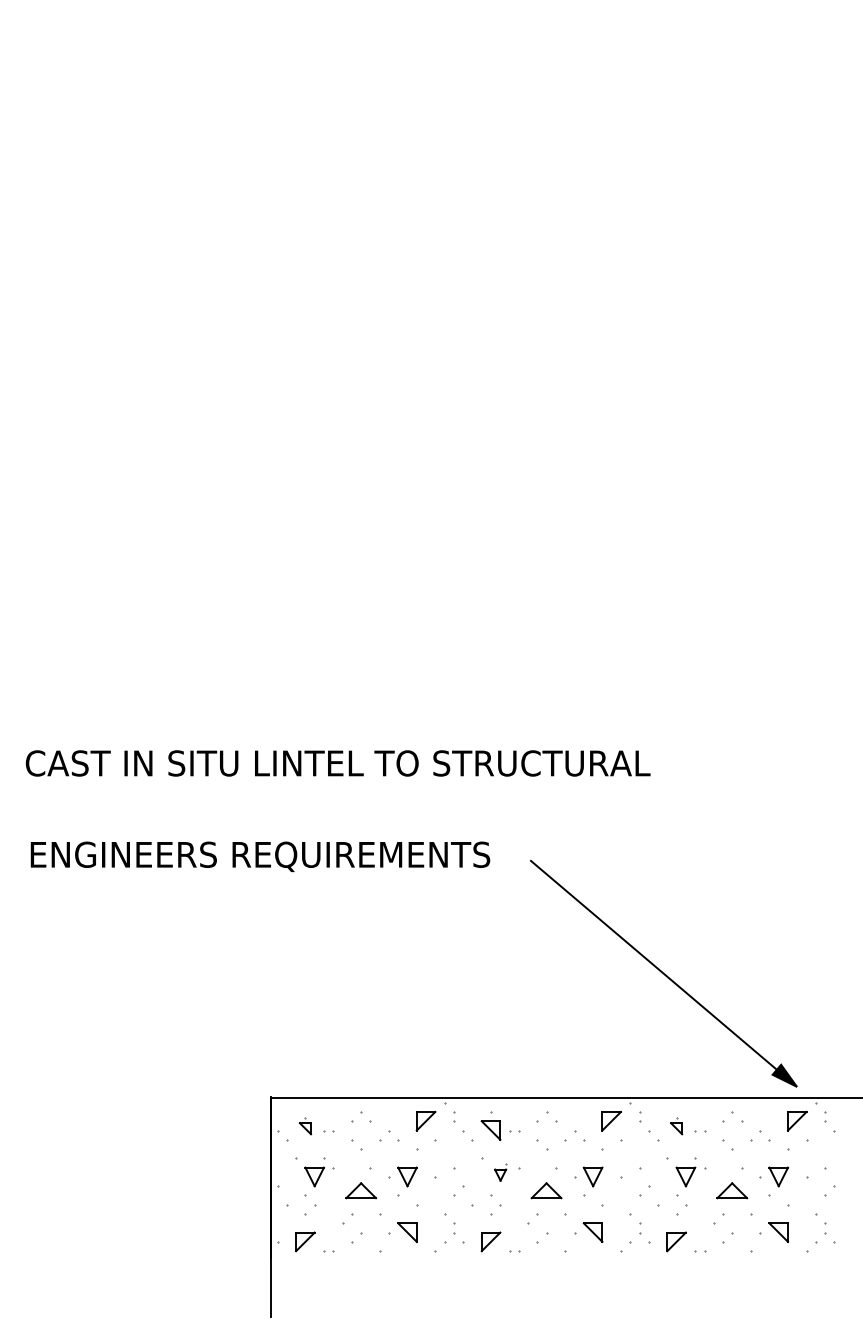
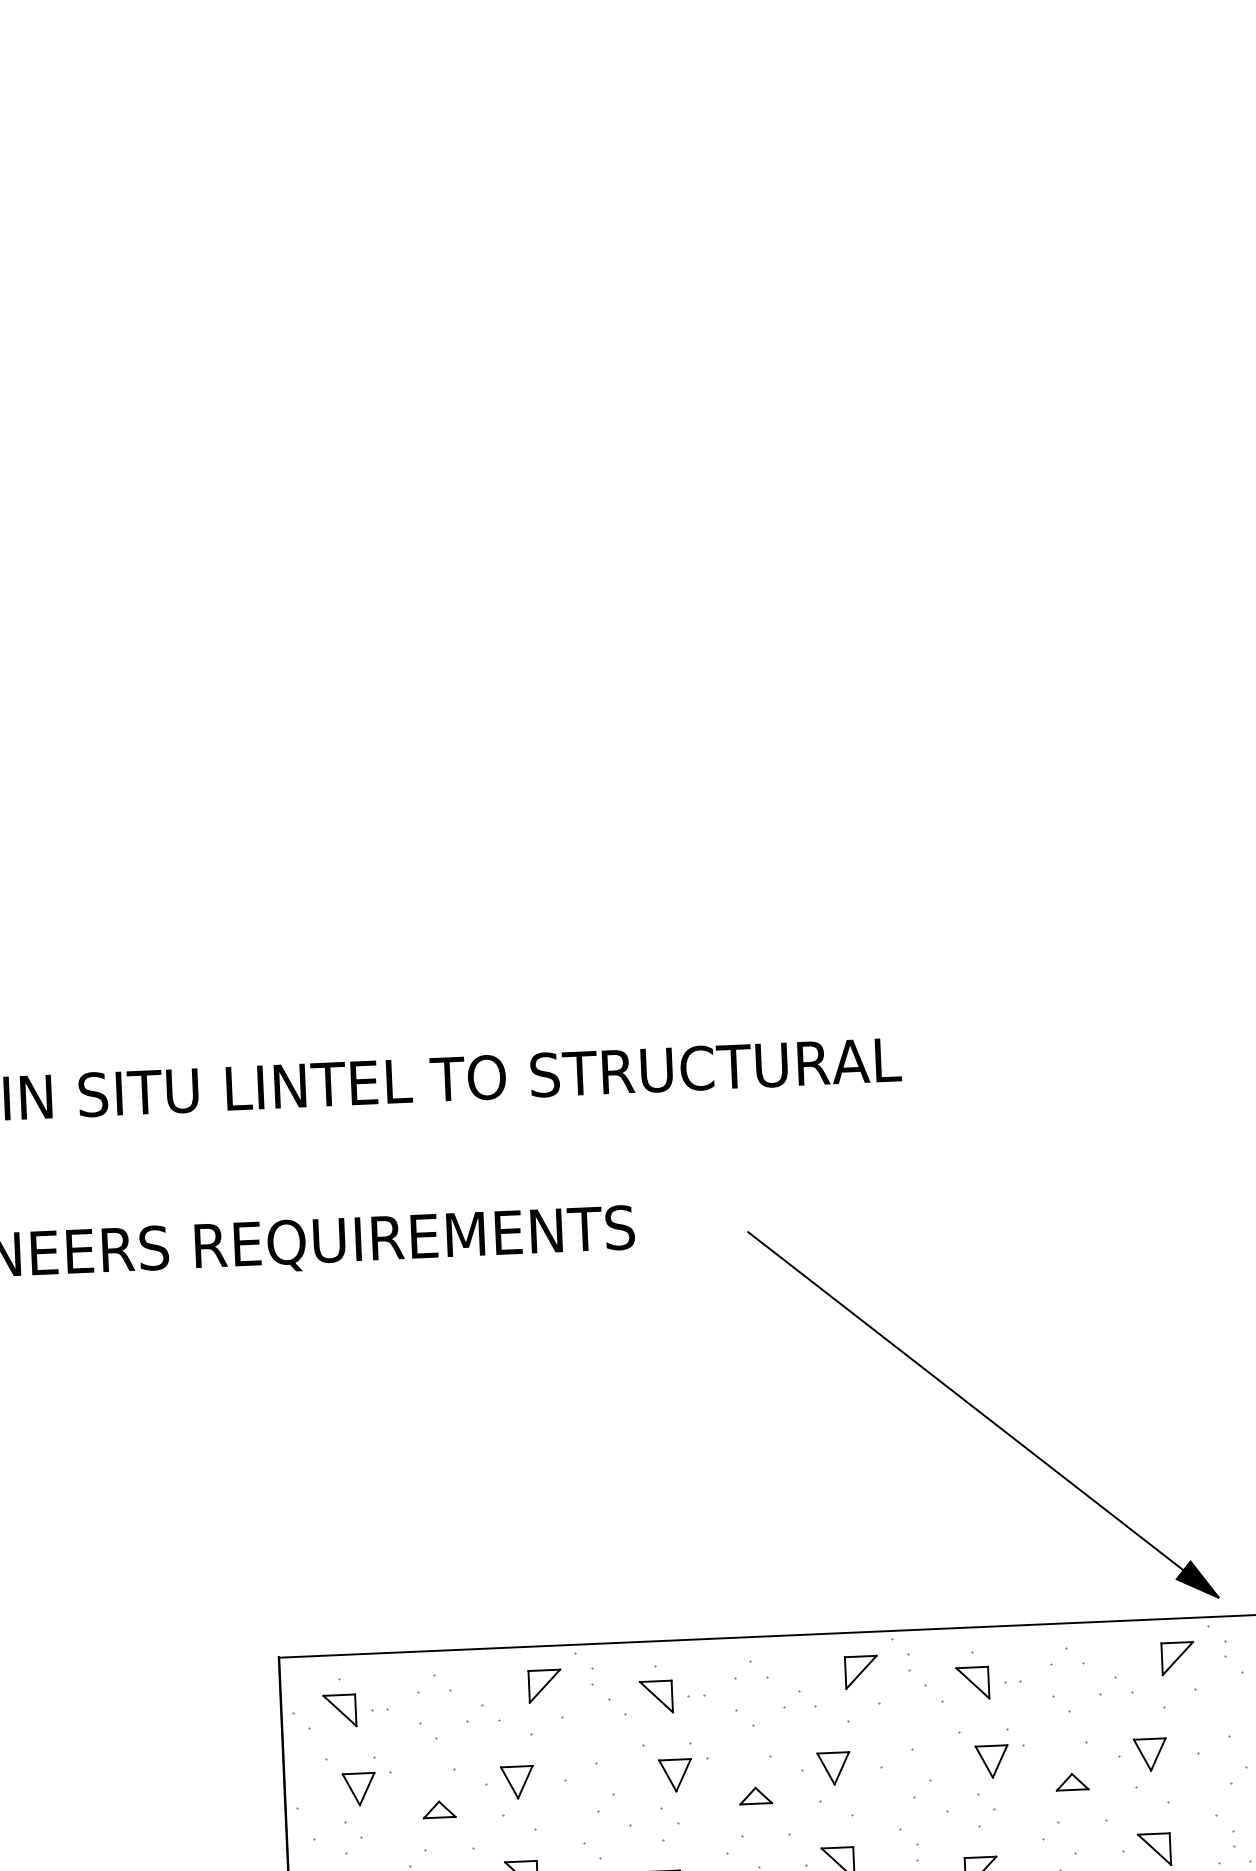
part: (663, 973) -> (983, 1414), moved
part: (305, 1125) -> (339, 1702), size x1.67
part: (676, 1125) -> (972, 1674), size x1.67
part: (500, 1172) -> (675, 1768), size x1.67
part: (360, 1190) -> (438, 1809), size x0.62
part: (546, 1190) -> (755, 1795), size x0.62
part: (732, 1190) -> (1072, 1781), size x0.62

